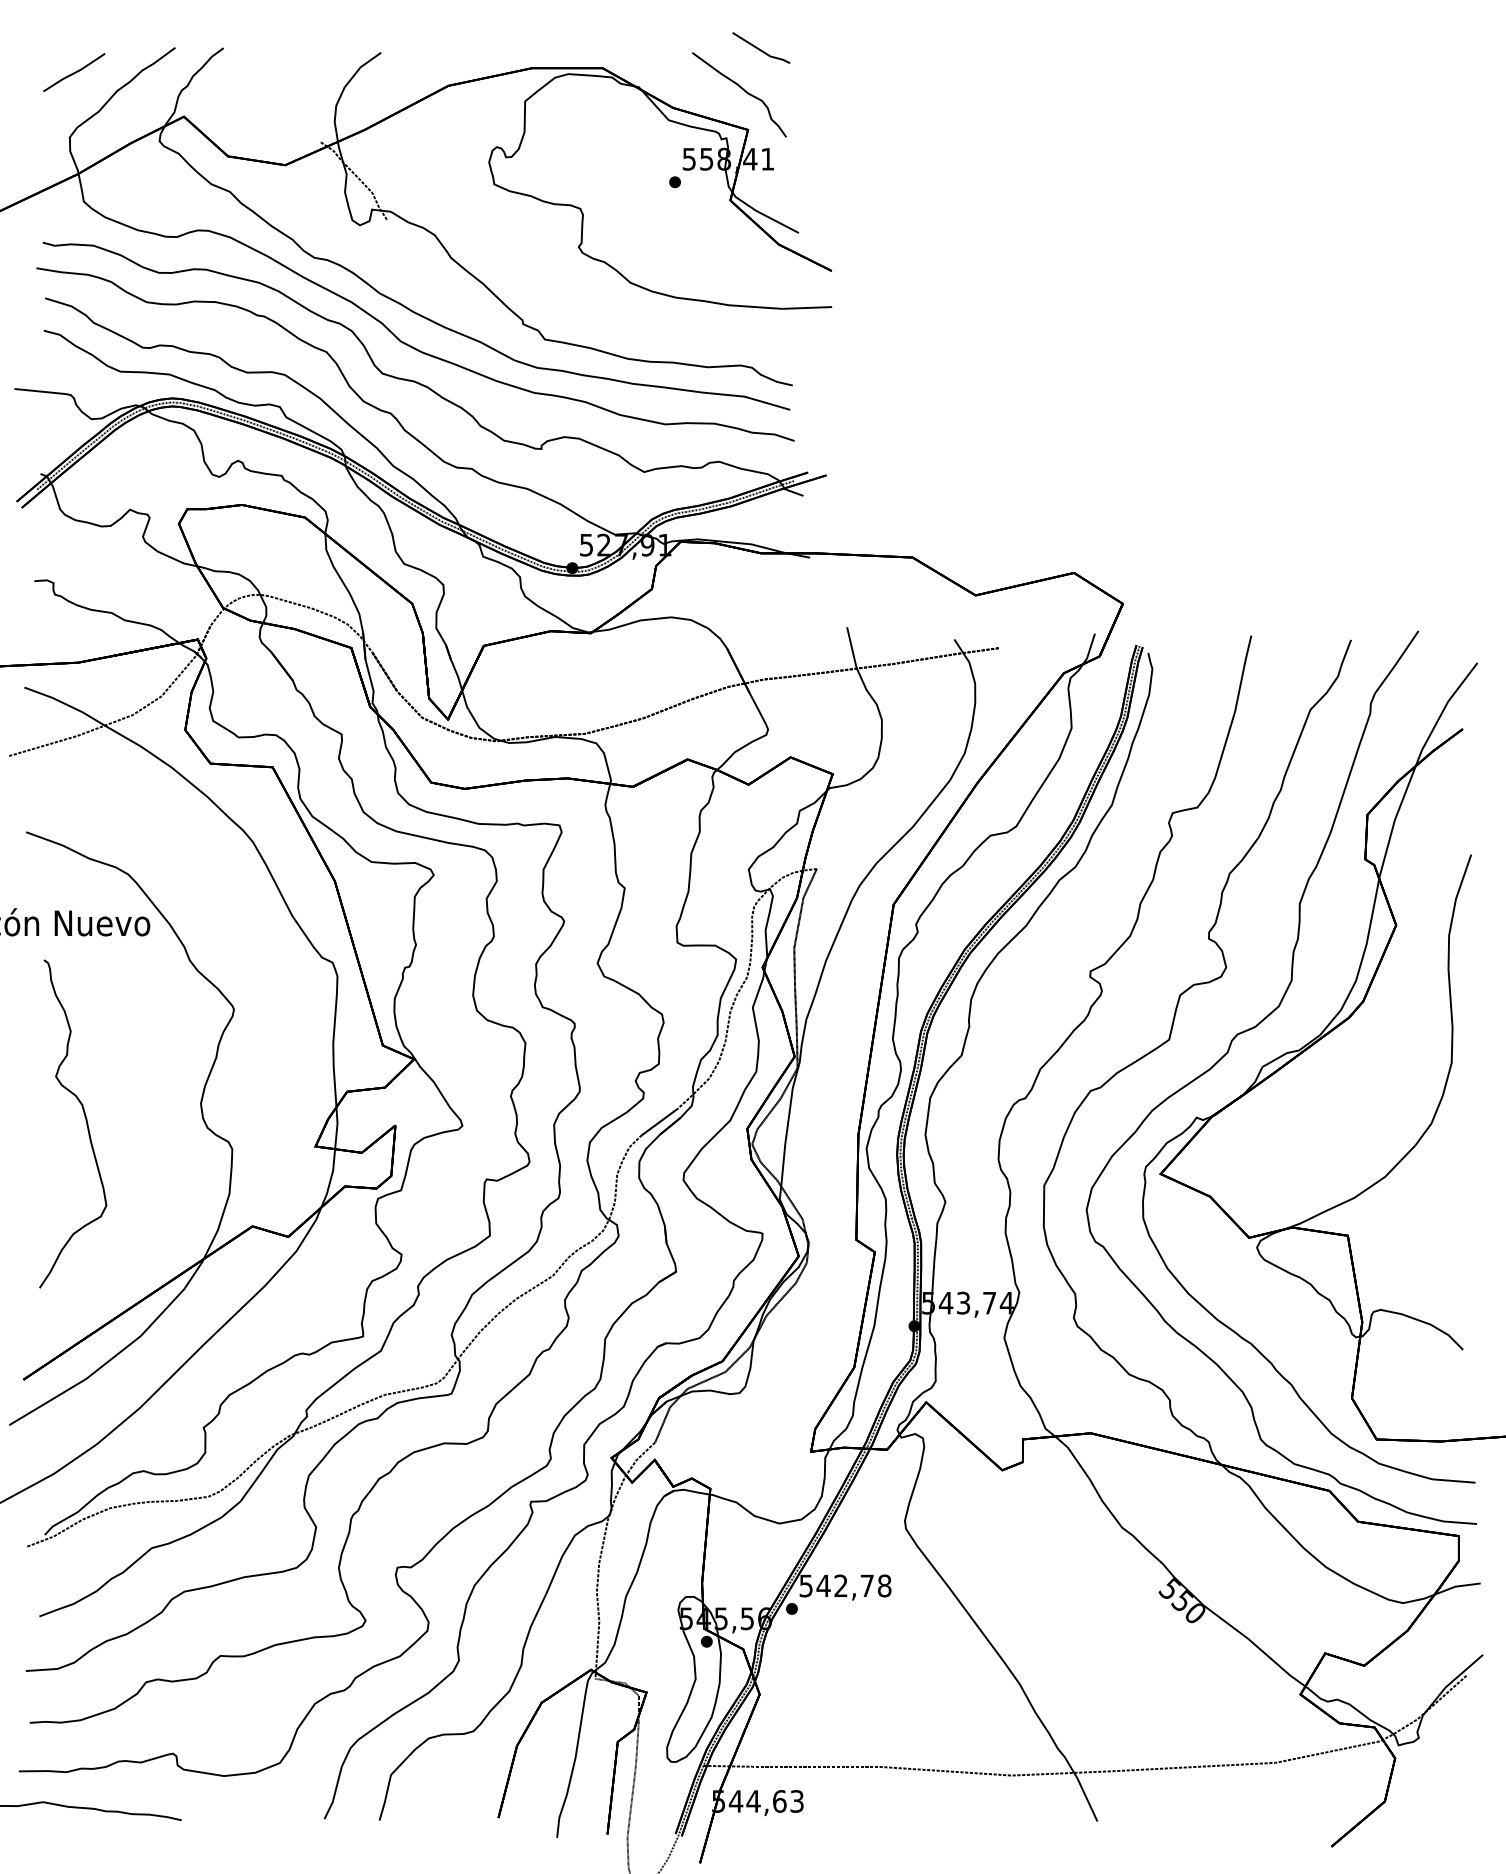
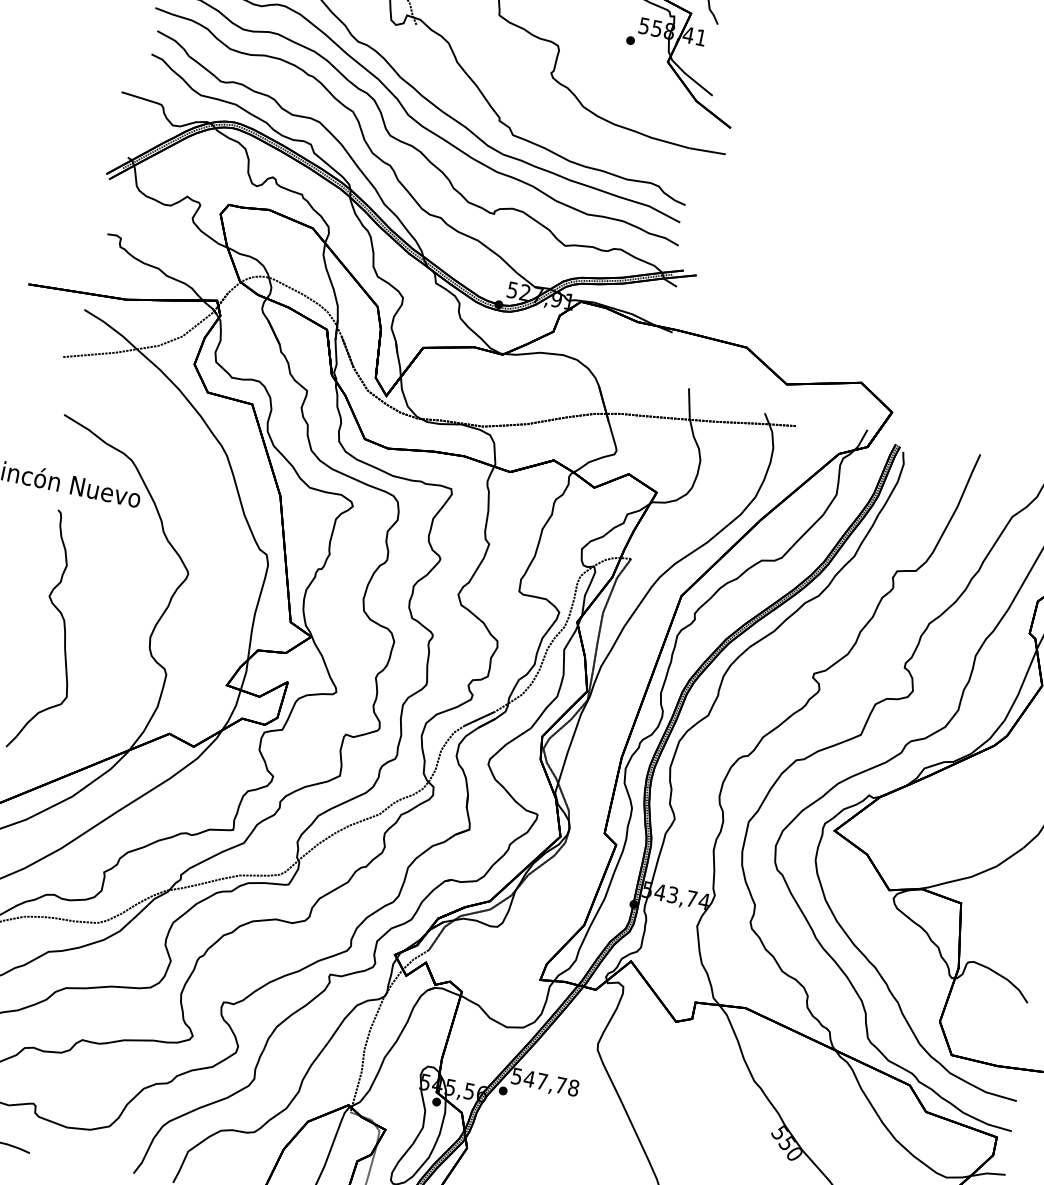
text: (840, 1585) -> (541, 1081), 542,78 -> 547,78

